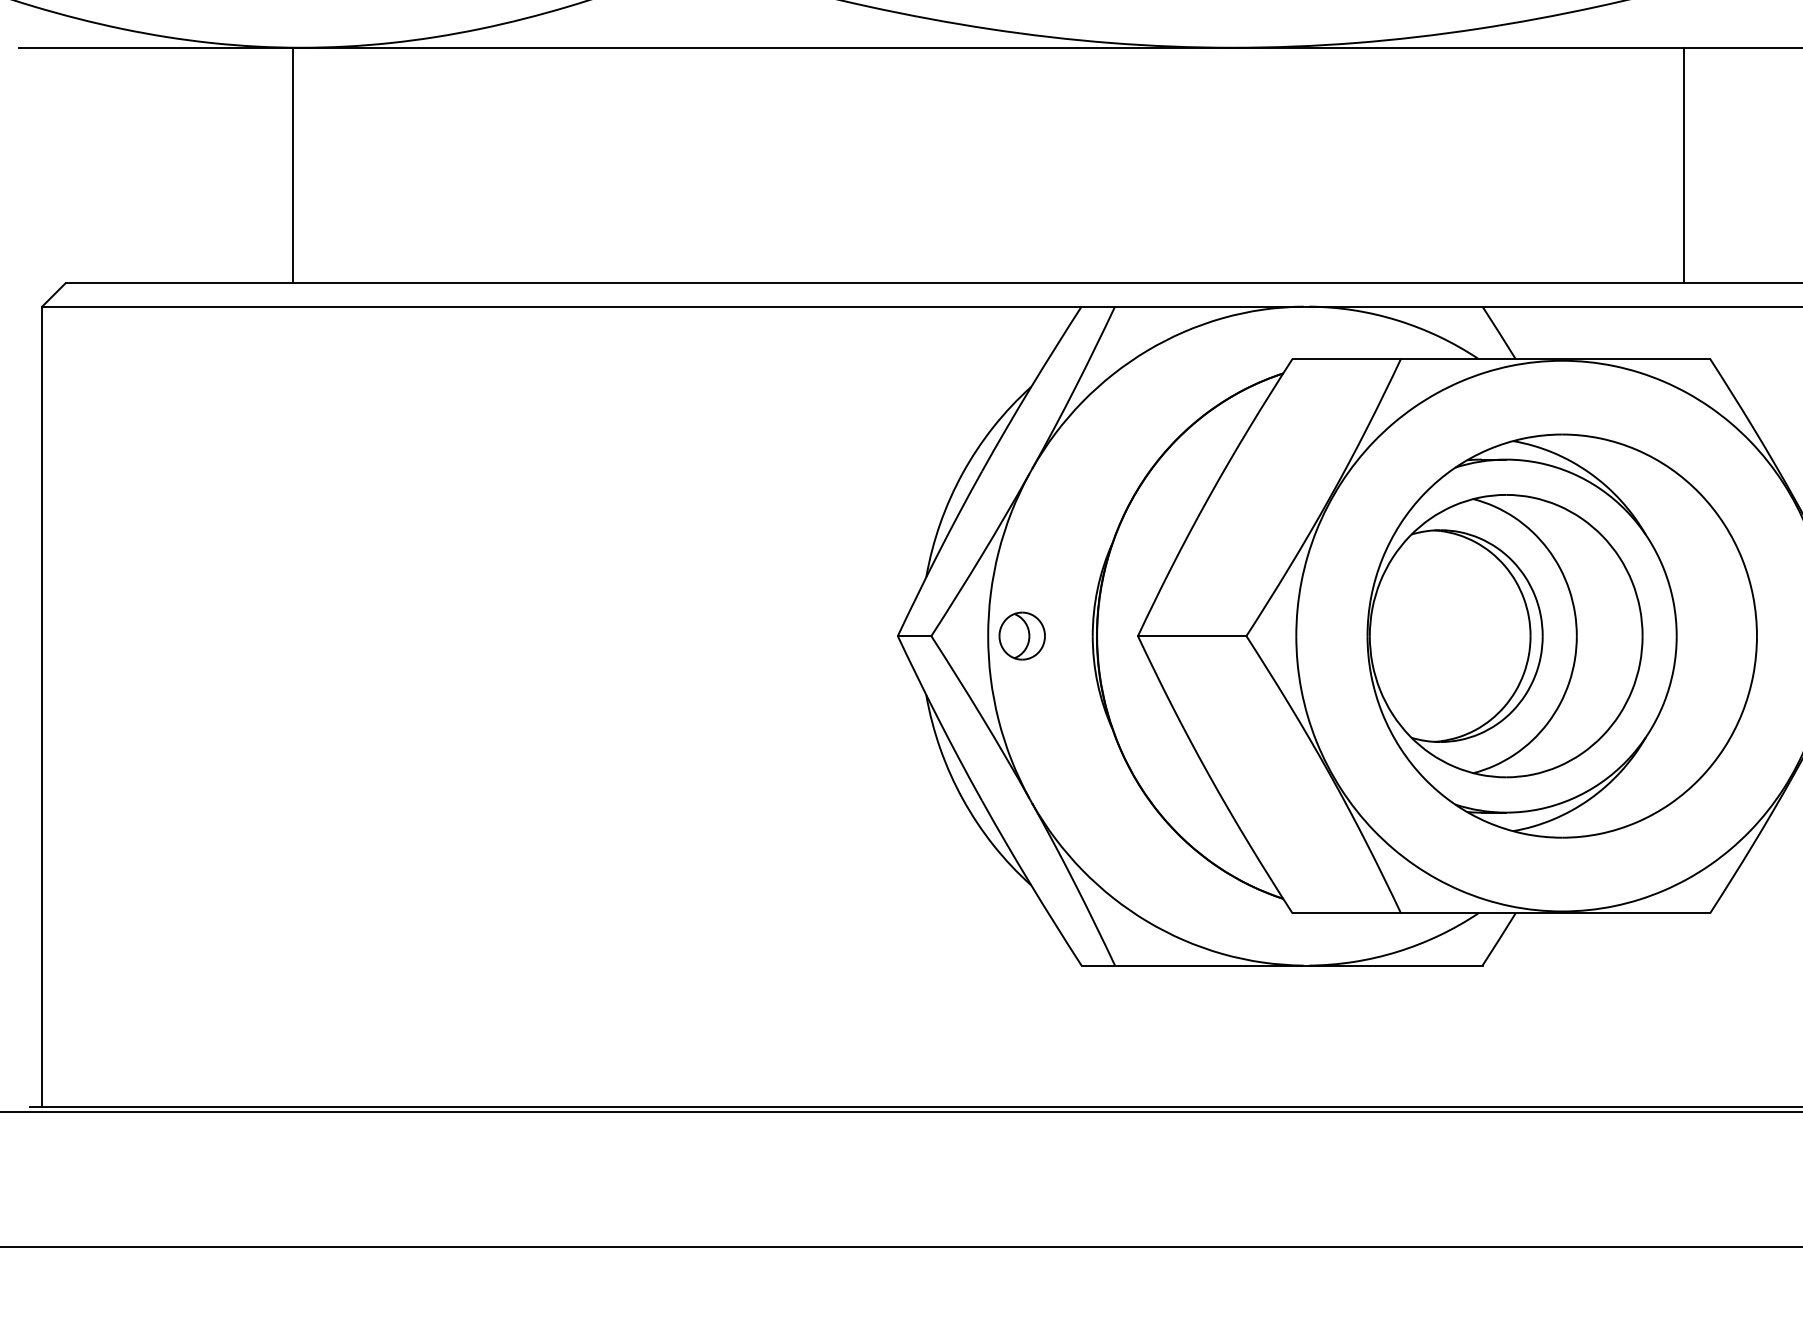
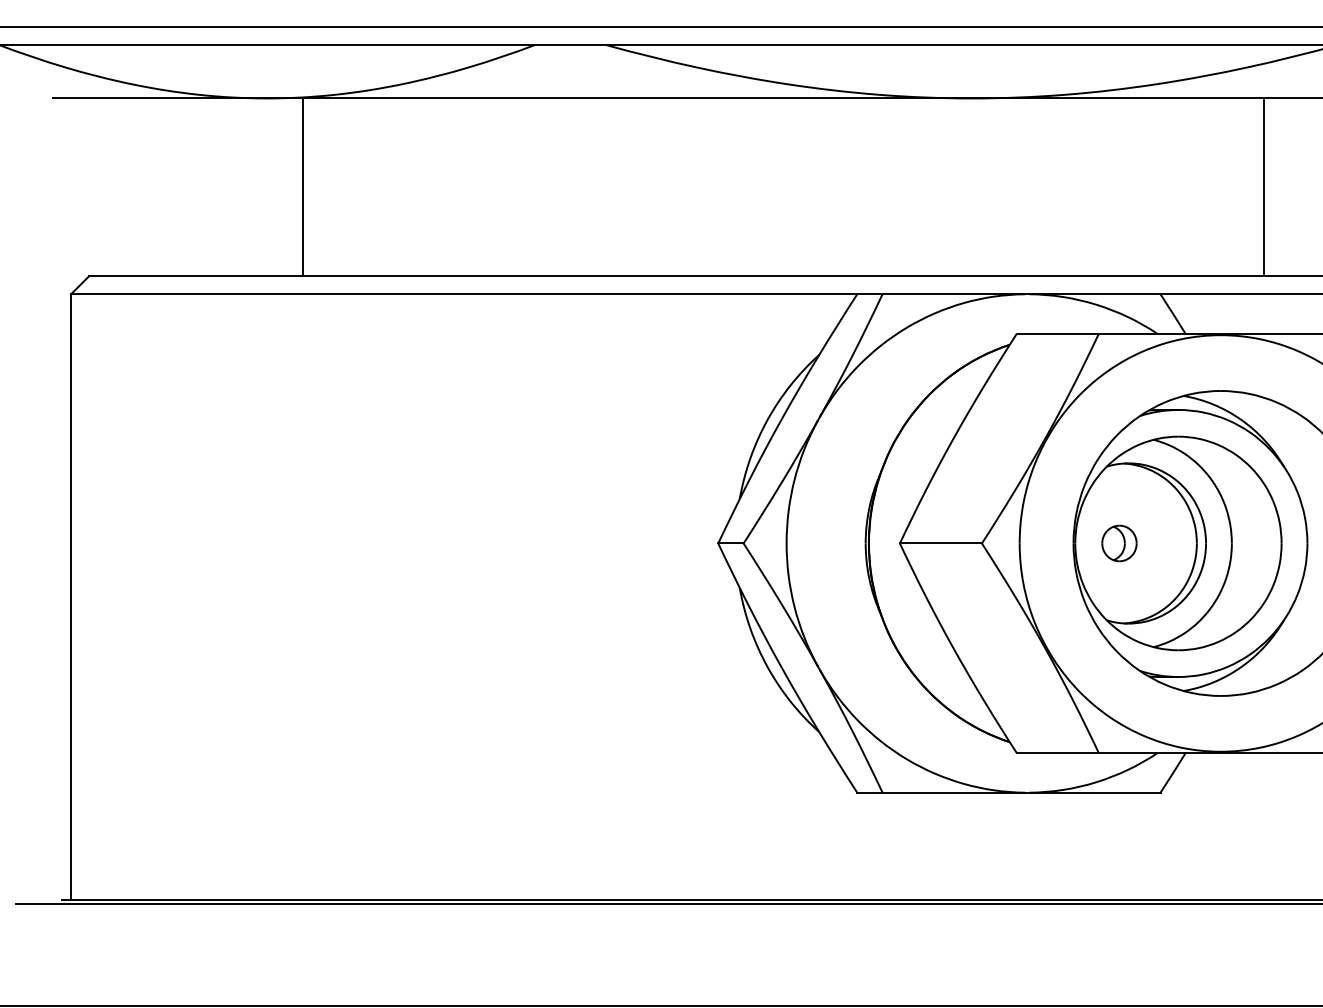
line: (293, 165) -> (302, 187), moved
line: (1684, 165) -> (1264, 187), moved
part: (1021, 635) -> (1118, 543), moved

